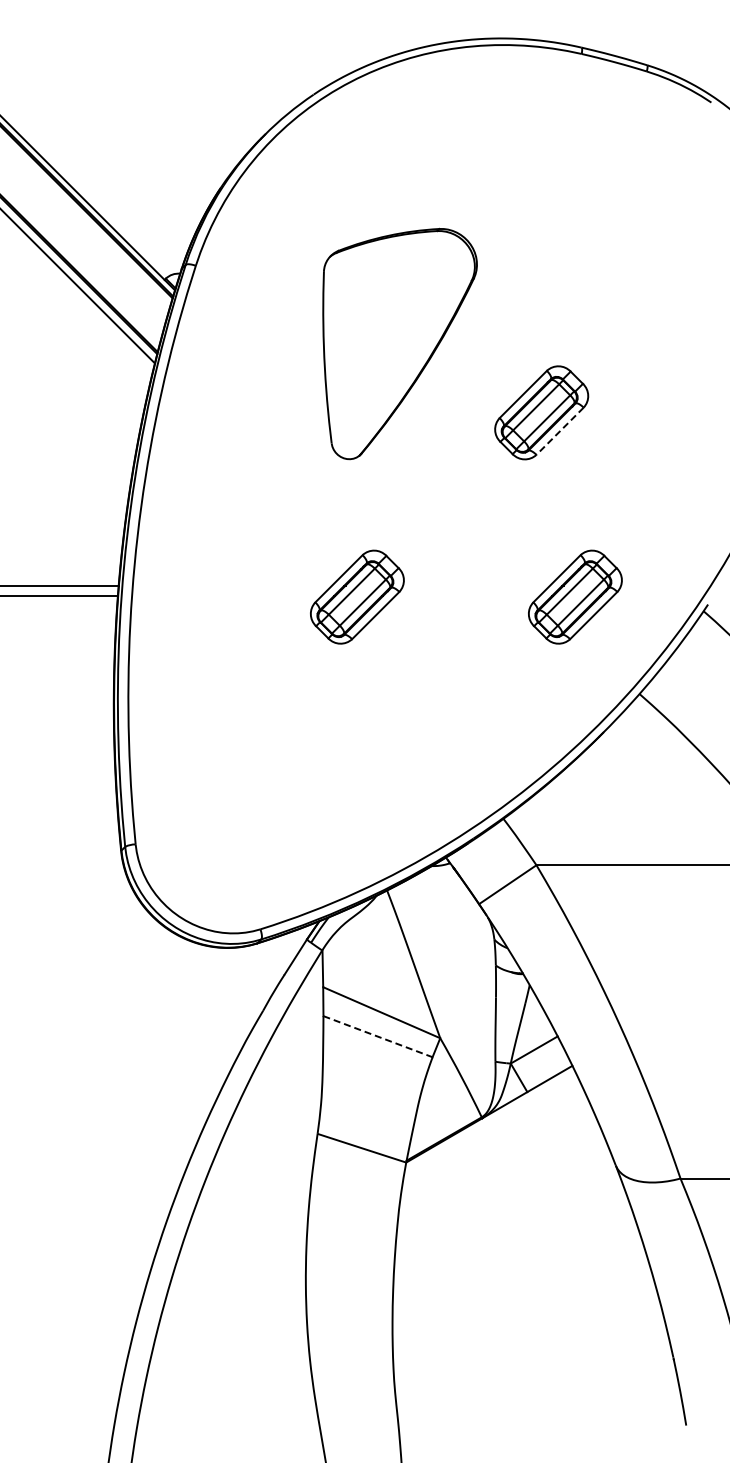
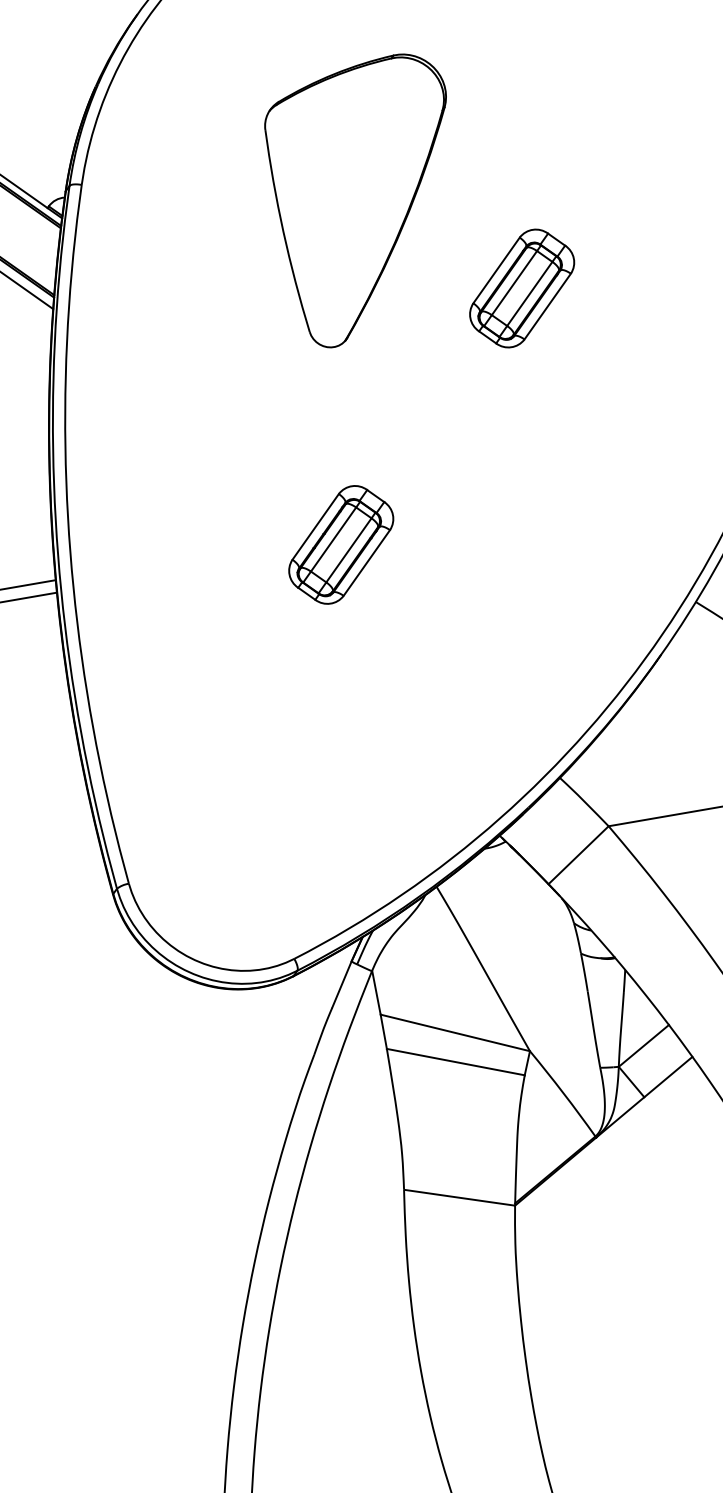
part: (399, 343) -> (369, 199), moved
line: (559, 431) -> (547, 306), dashed -> solid
part: (575, 596) -> (599, 499), removed
line: (378, 1036) -> (456, 1061), dashed -> solid

